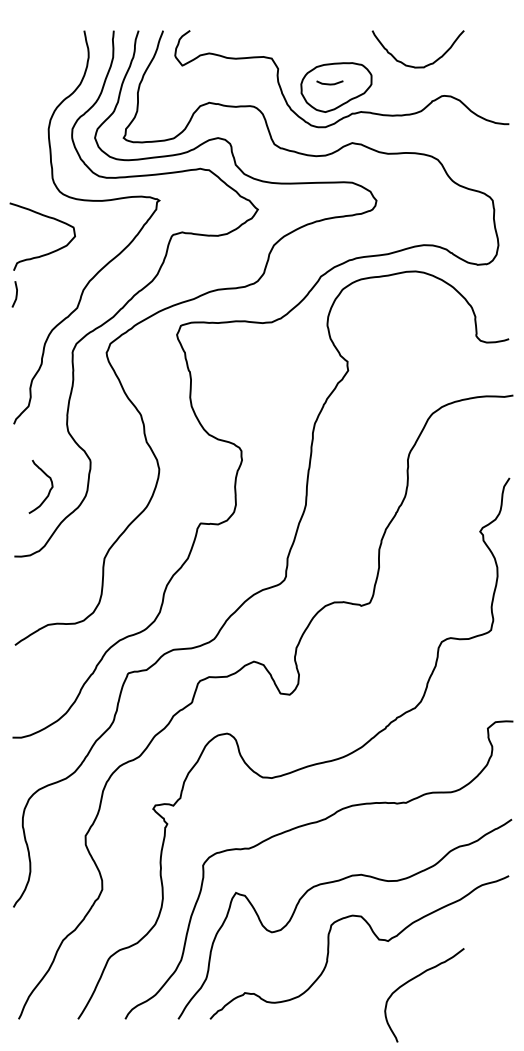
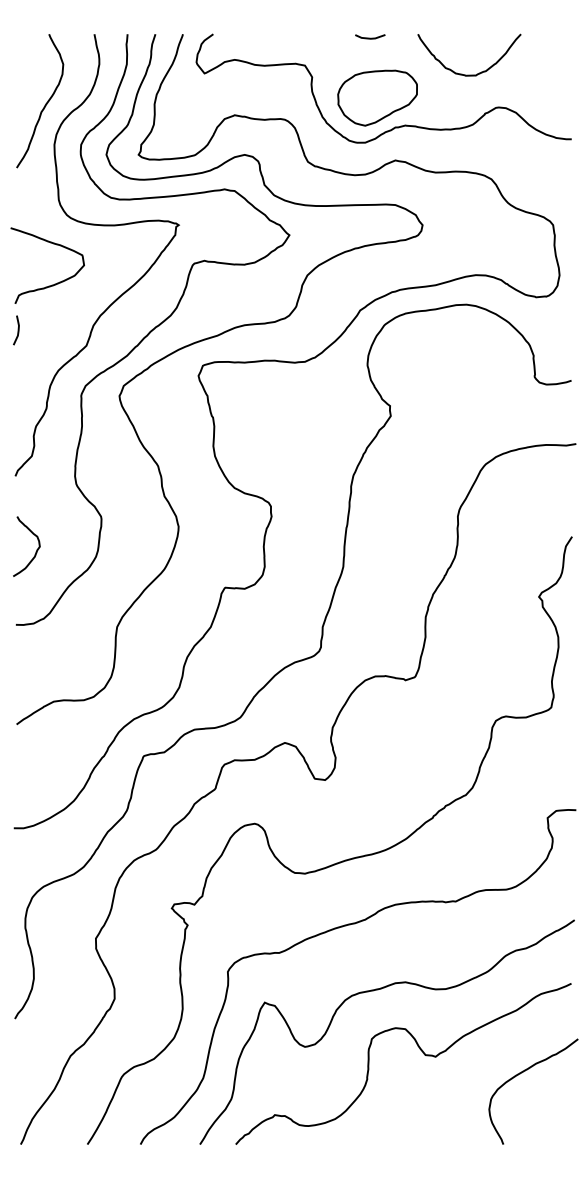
line: (330, 83) -> (370, 37), moved
curve: (40, 92) -> (45, 103), added
curve: (48, 491) -> (35, 551), moved
curve: (414, 979) -> (522, 1073), moved

